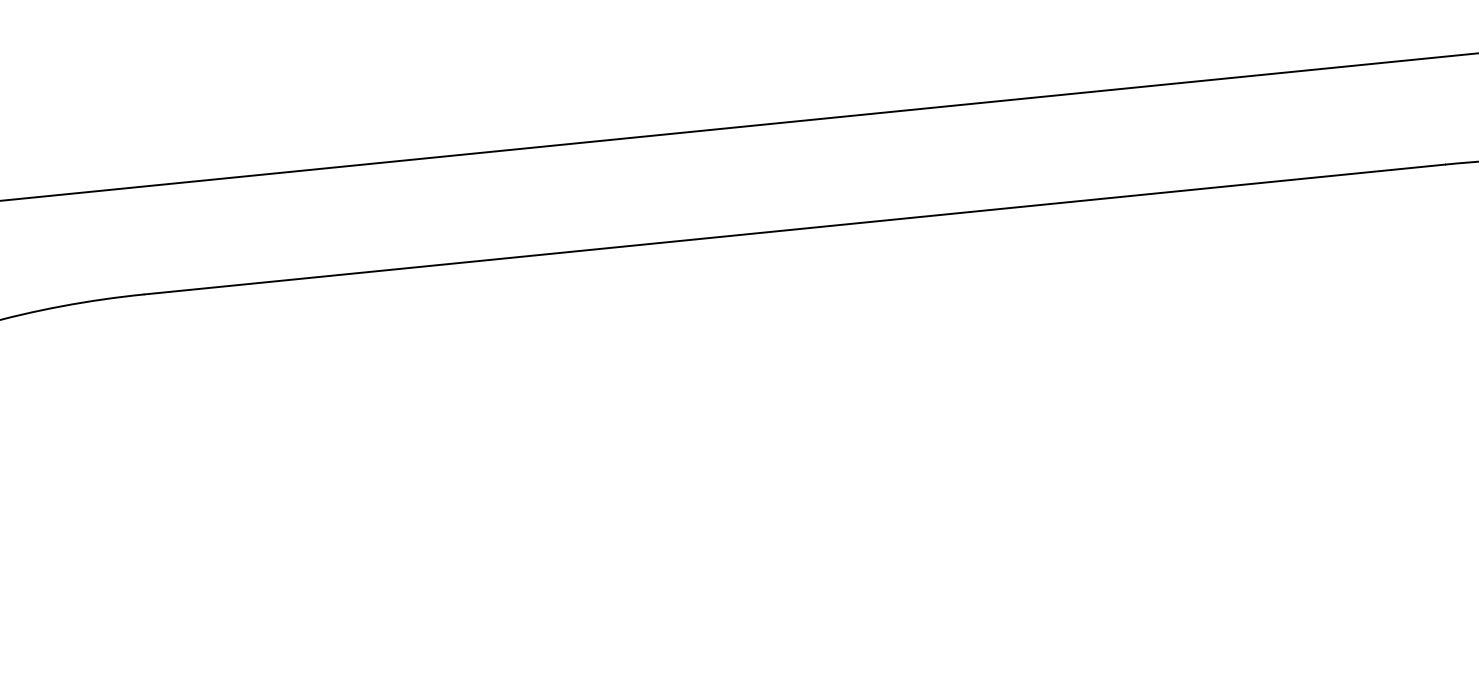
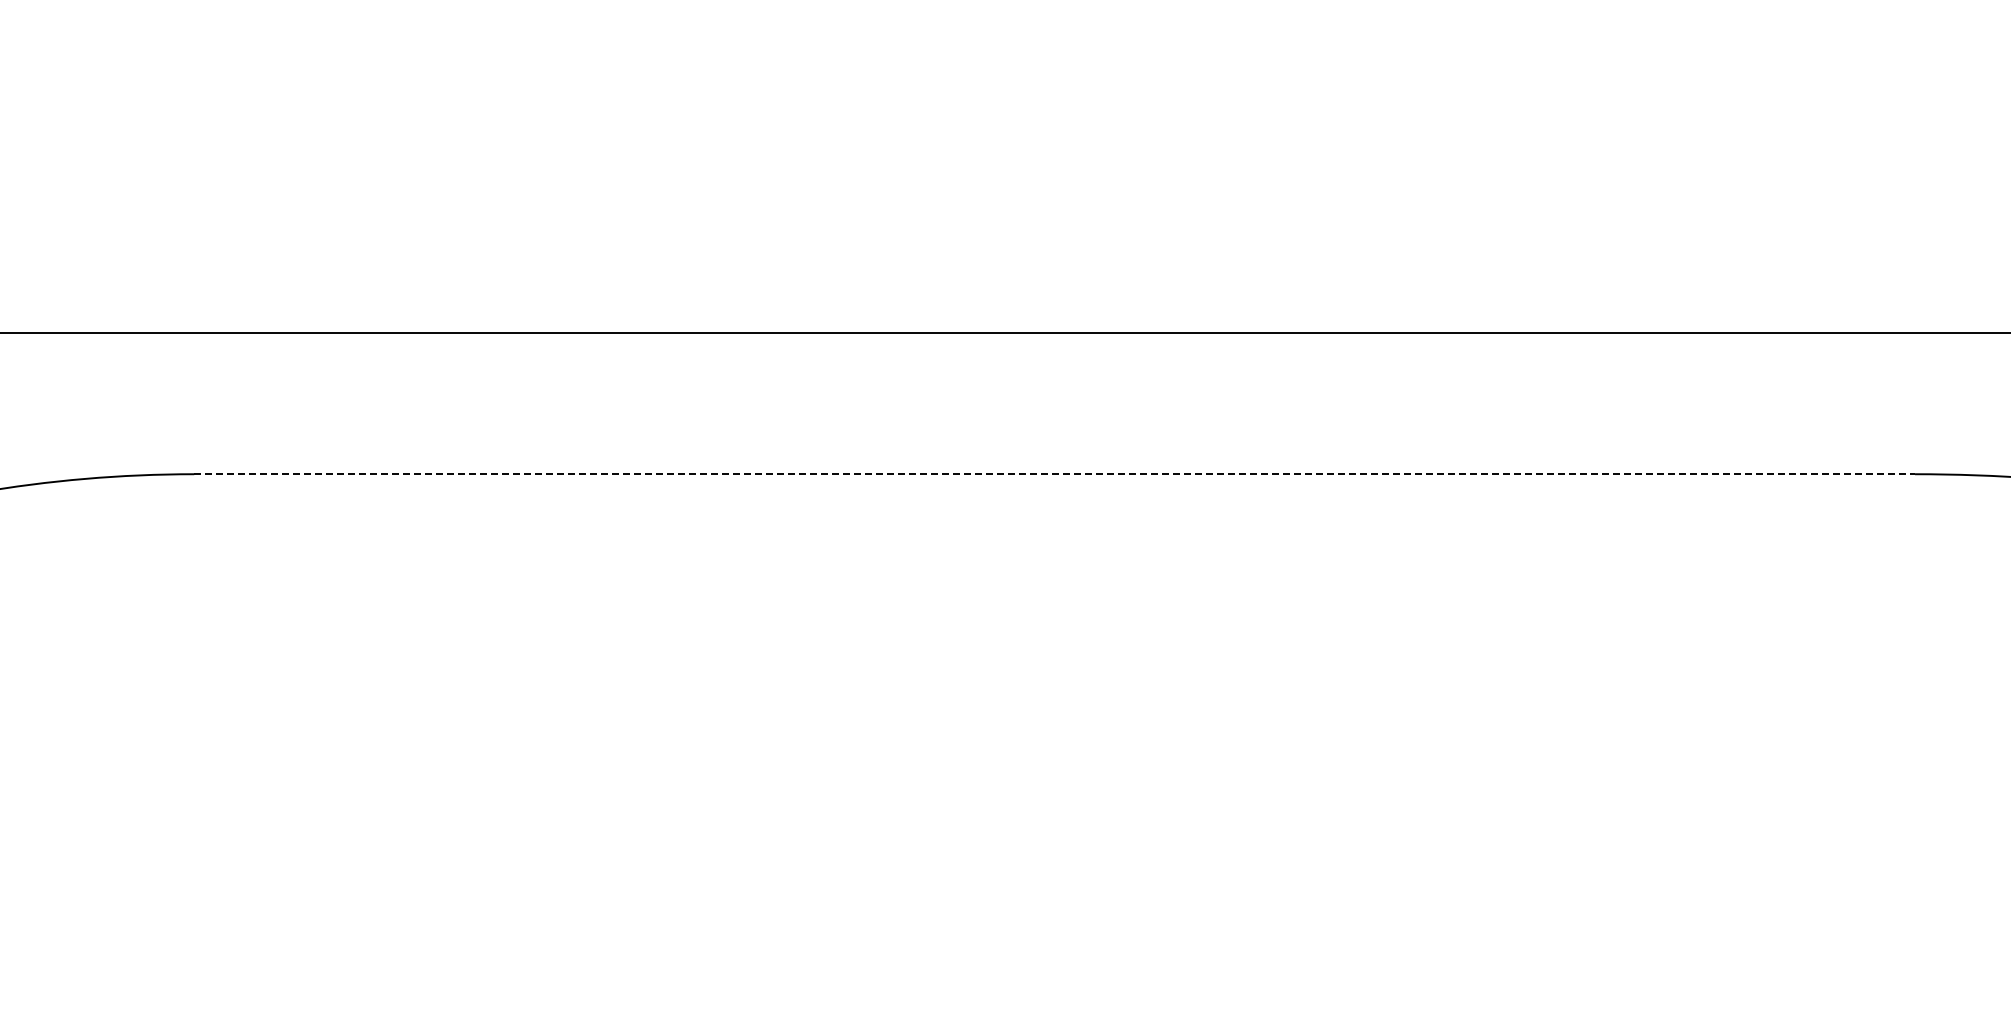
line: (795, 229) -> (1055, 474), solid -> dashed

